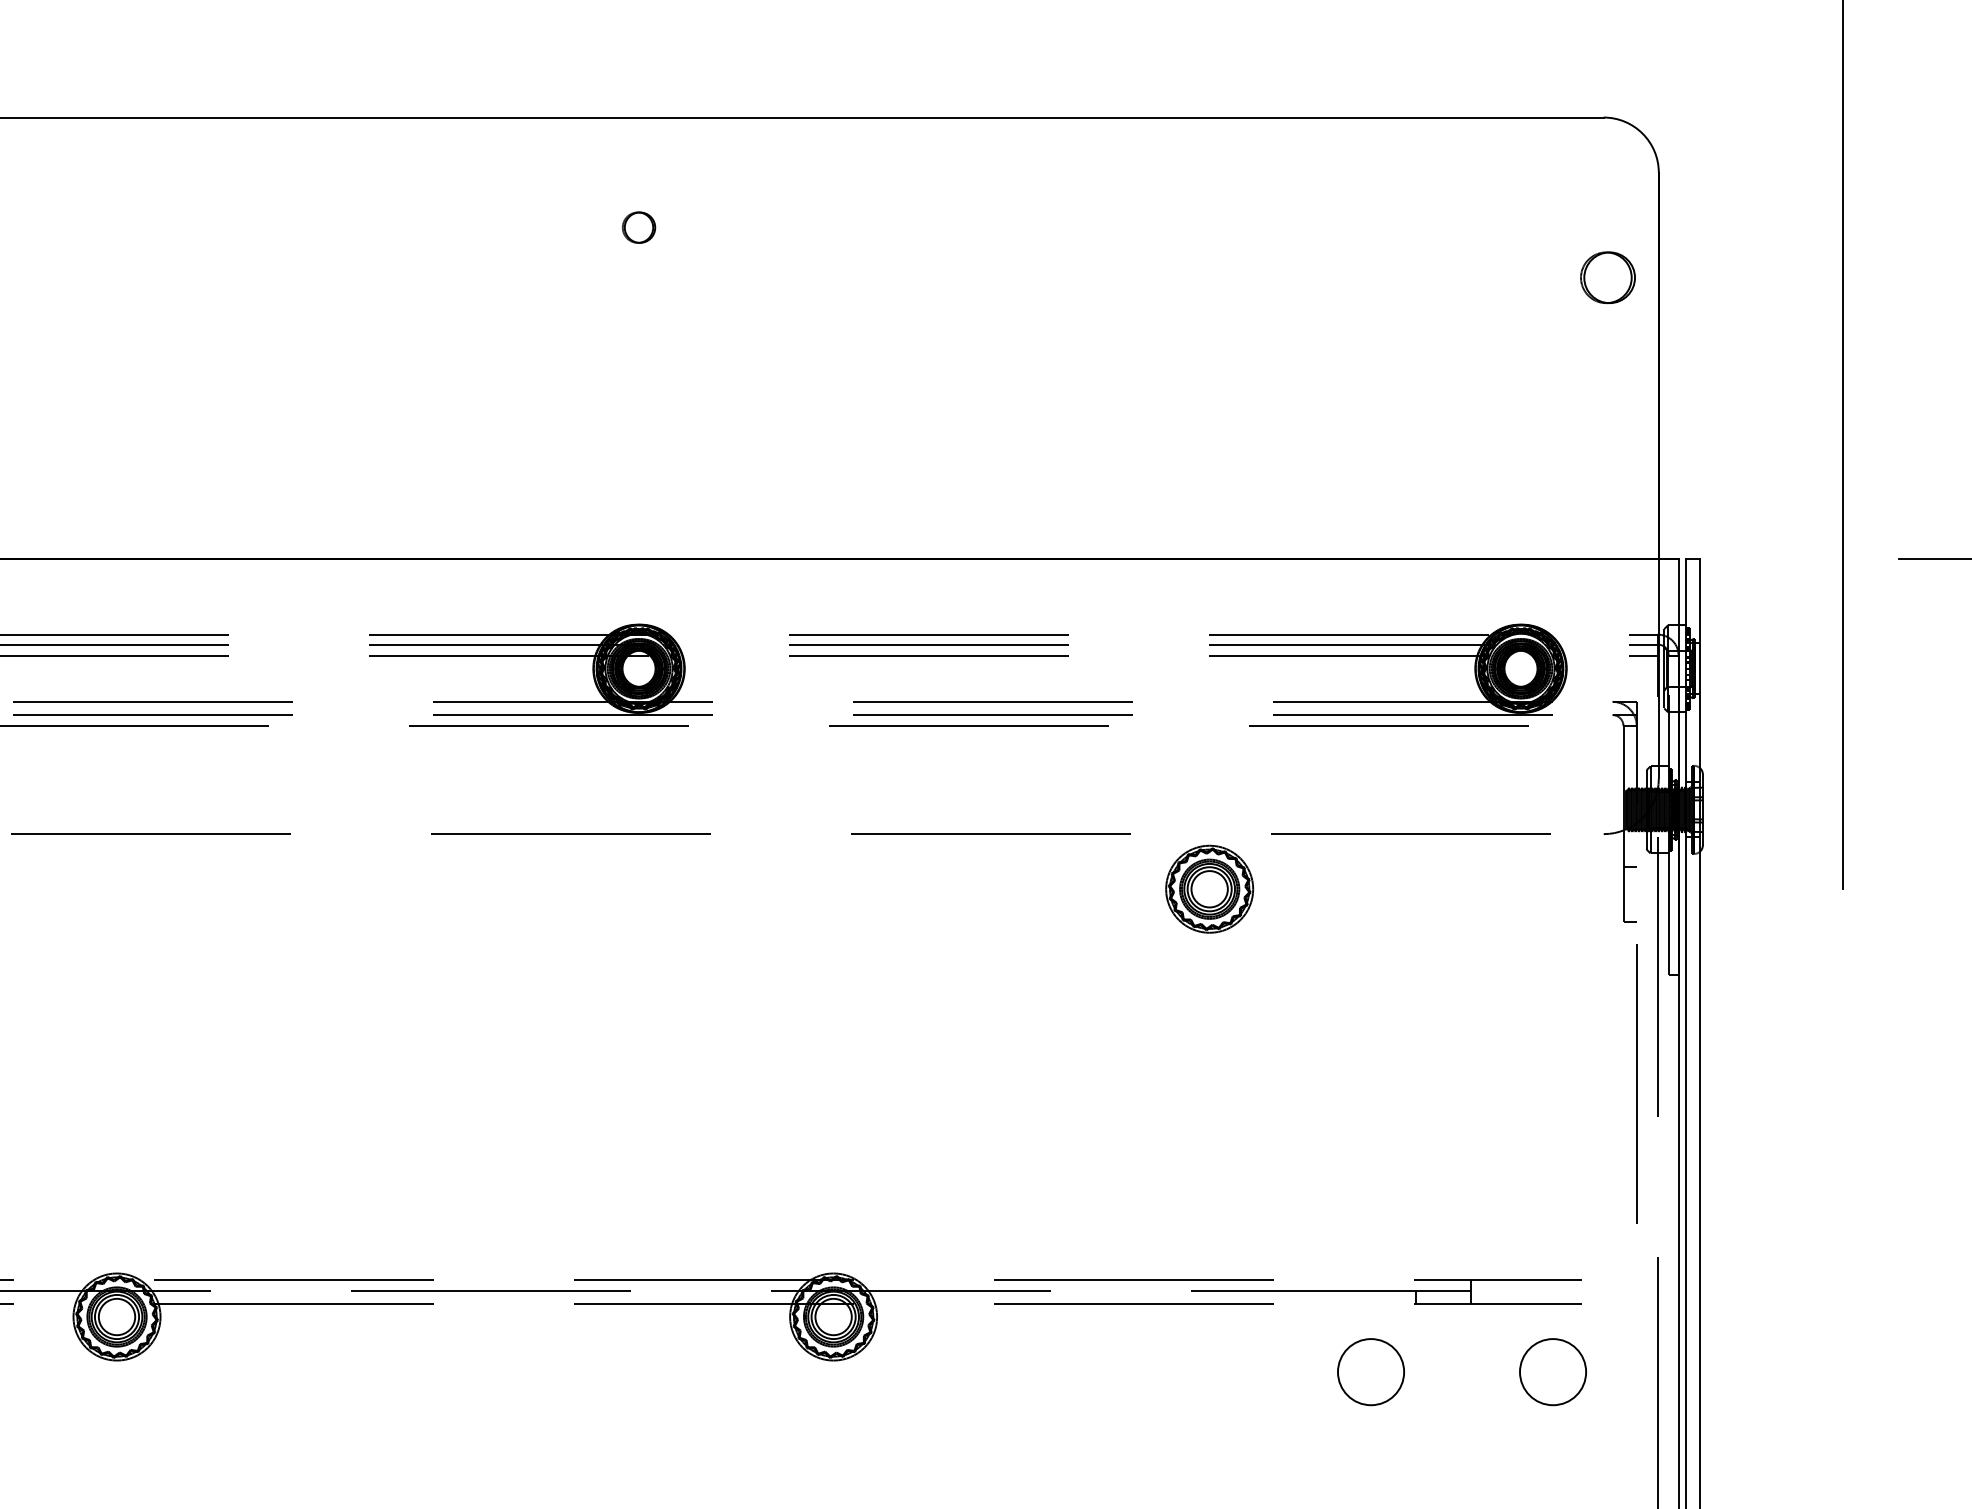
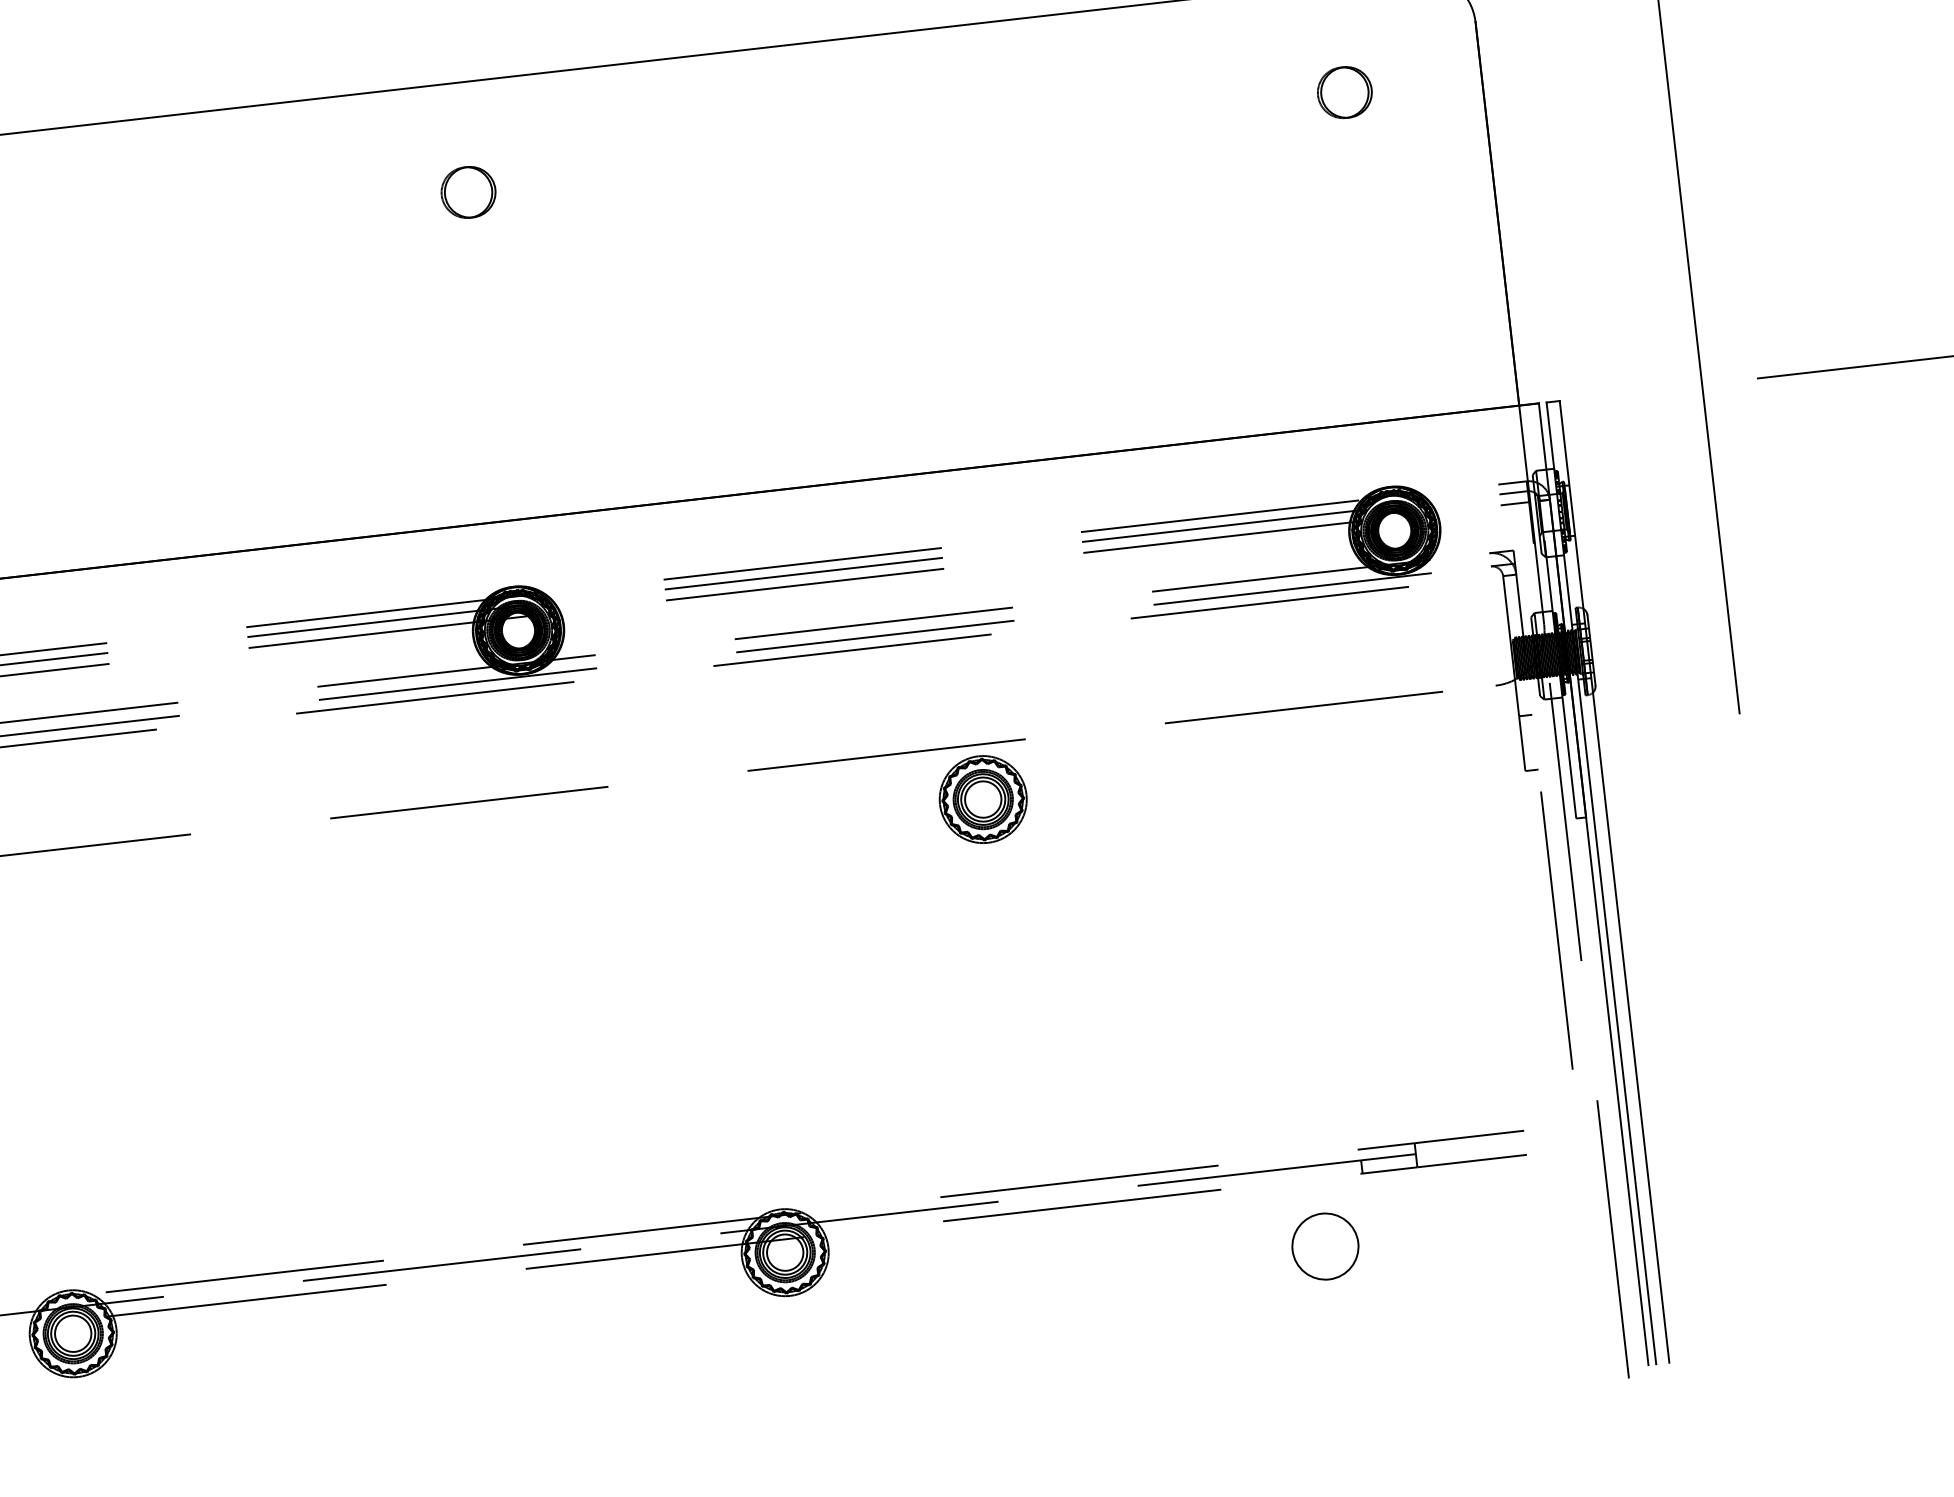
part: (638, 227) -> (468, 192), size x1.67
part: (1607, 277) -> (1344, 92), moved
part: (1209, 888) -> (982, 798), moved
circle: (1552, 1372) -> (1505, 1226), removed

